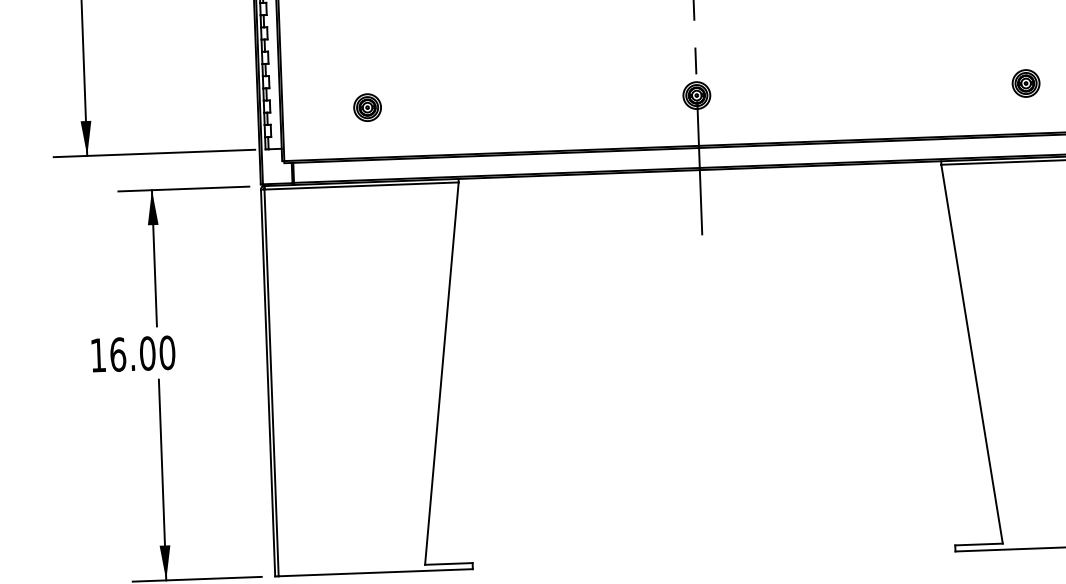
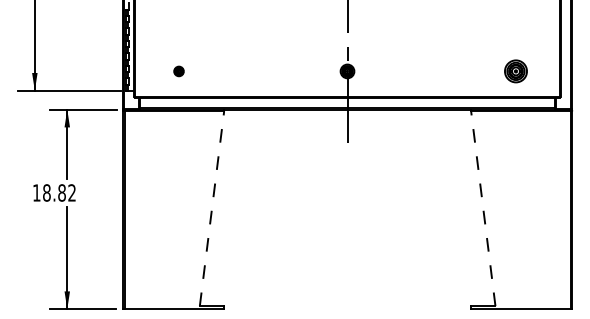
part: (1025, 83) -> (515, 71), size x1.6
part: (366, 107) -> (178, 71), size x0.7
text: (142, 352) -> (59, 192), 16.00 -> 18.82
line: (972, 353) -> (483, 208), solid -> dashed
line: (442, 373) -> (212, 208), solid -> dashed

